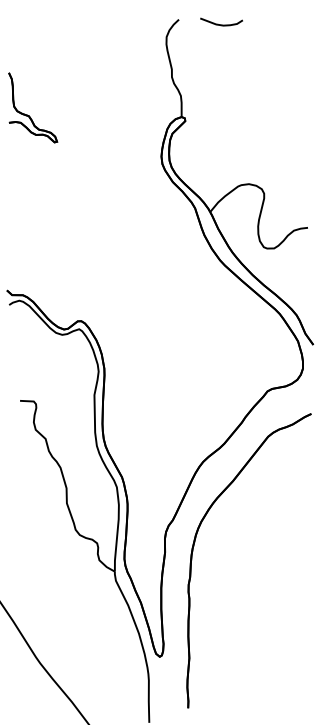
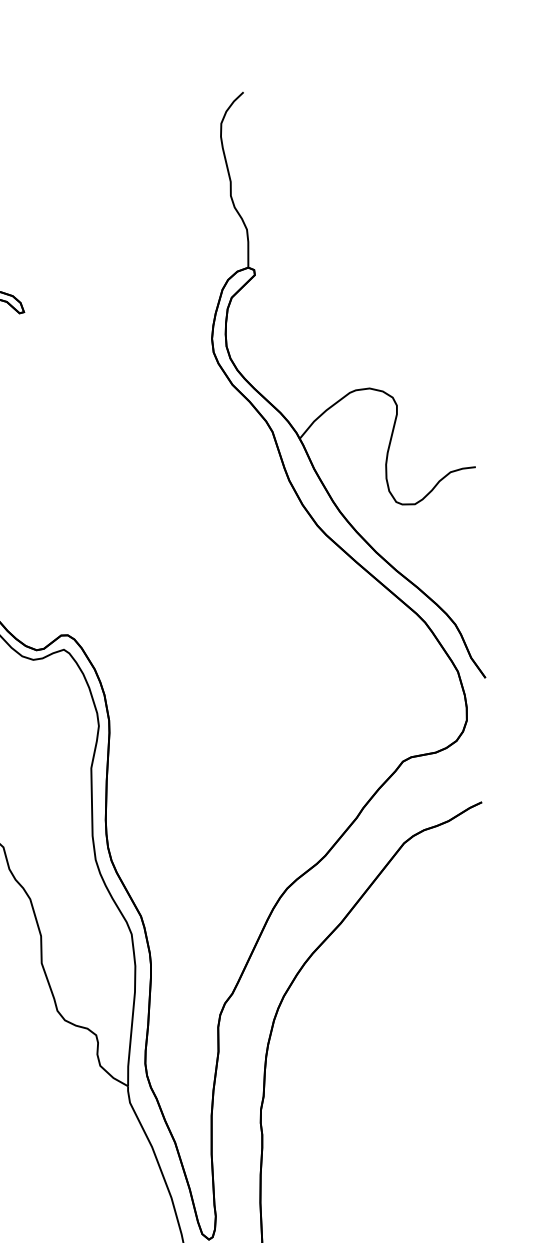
curve: (221, 24) -> (320, 101), removed

